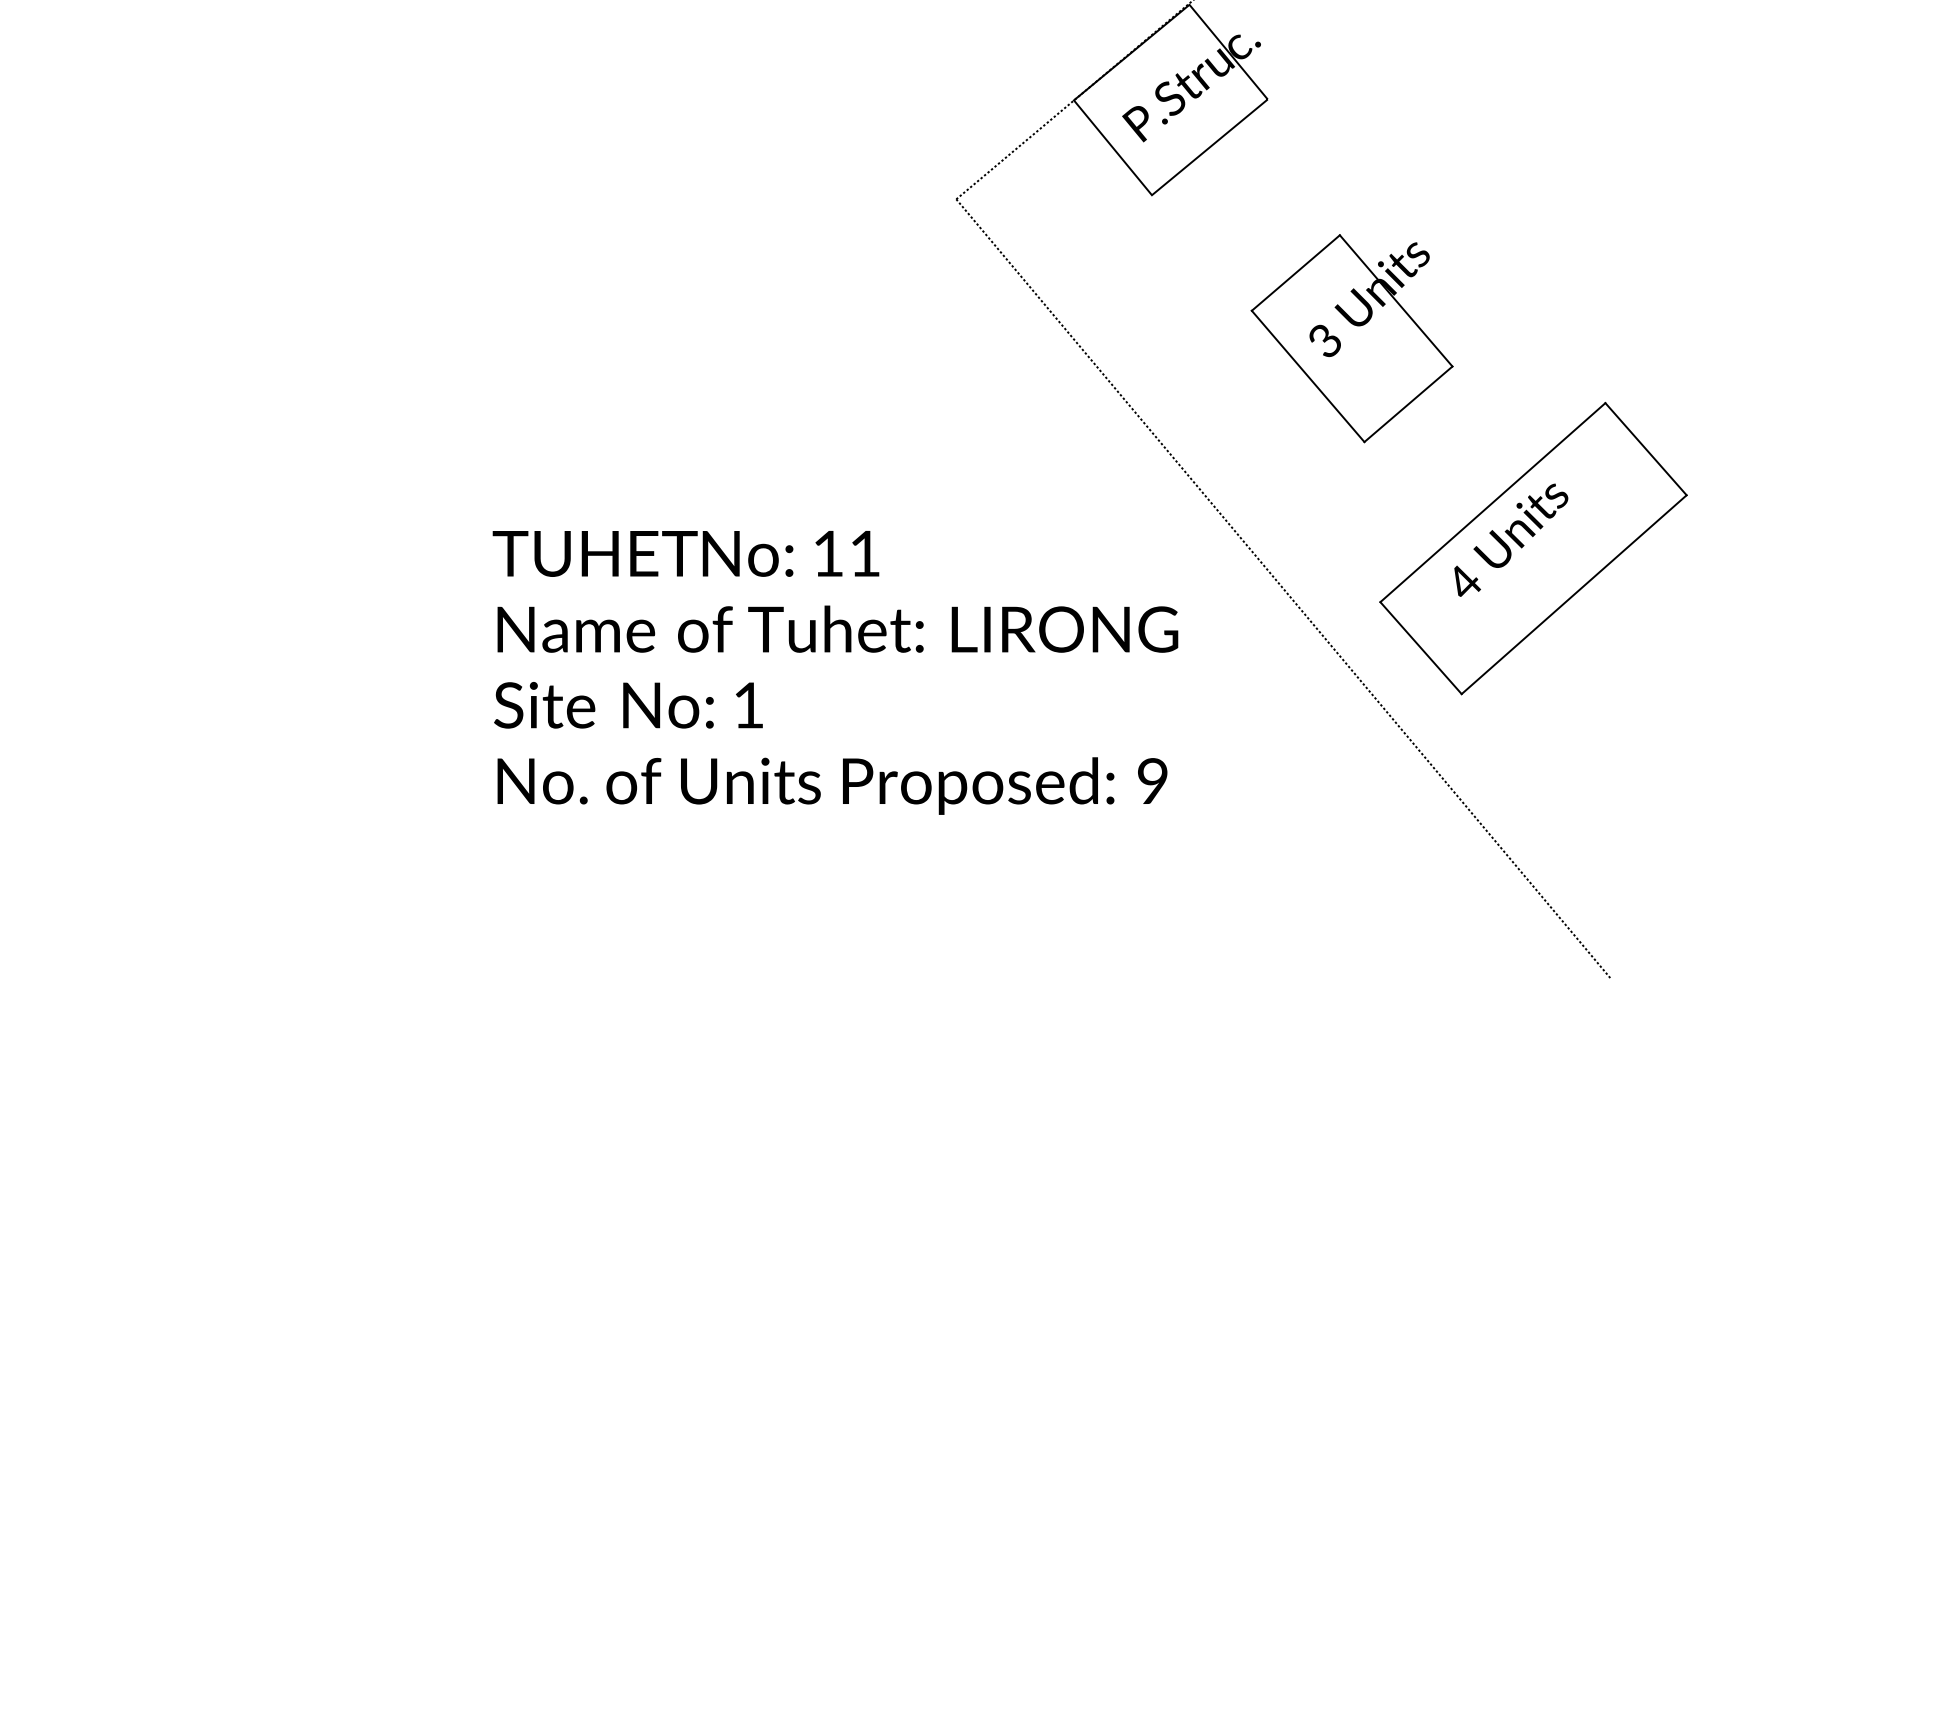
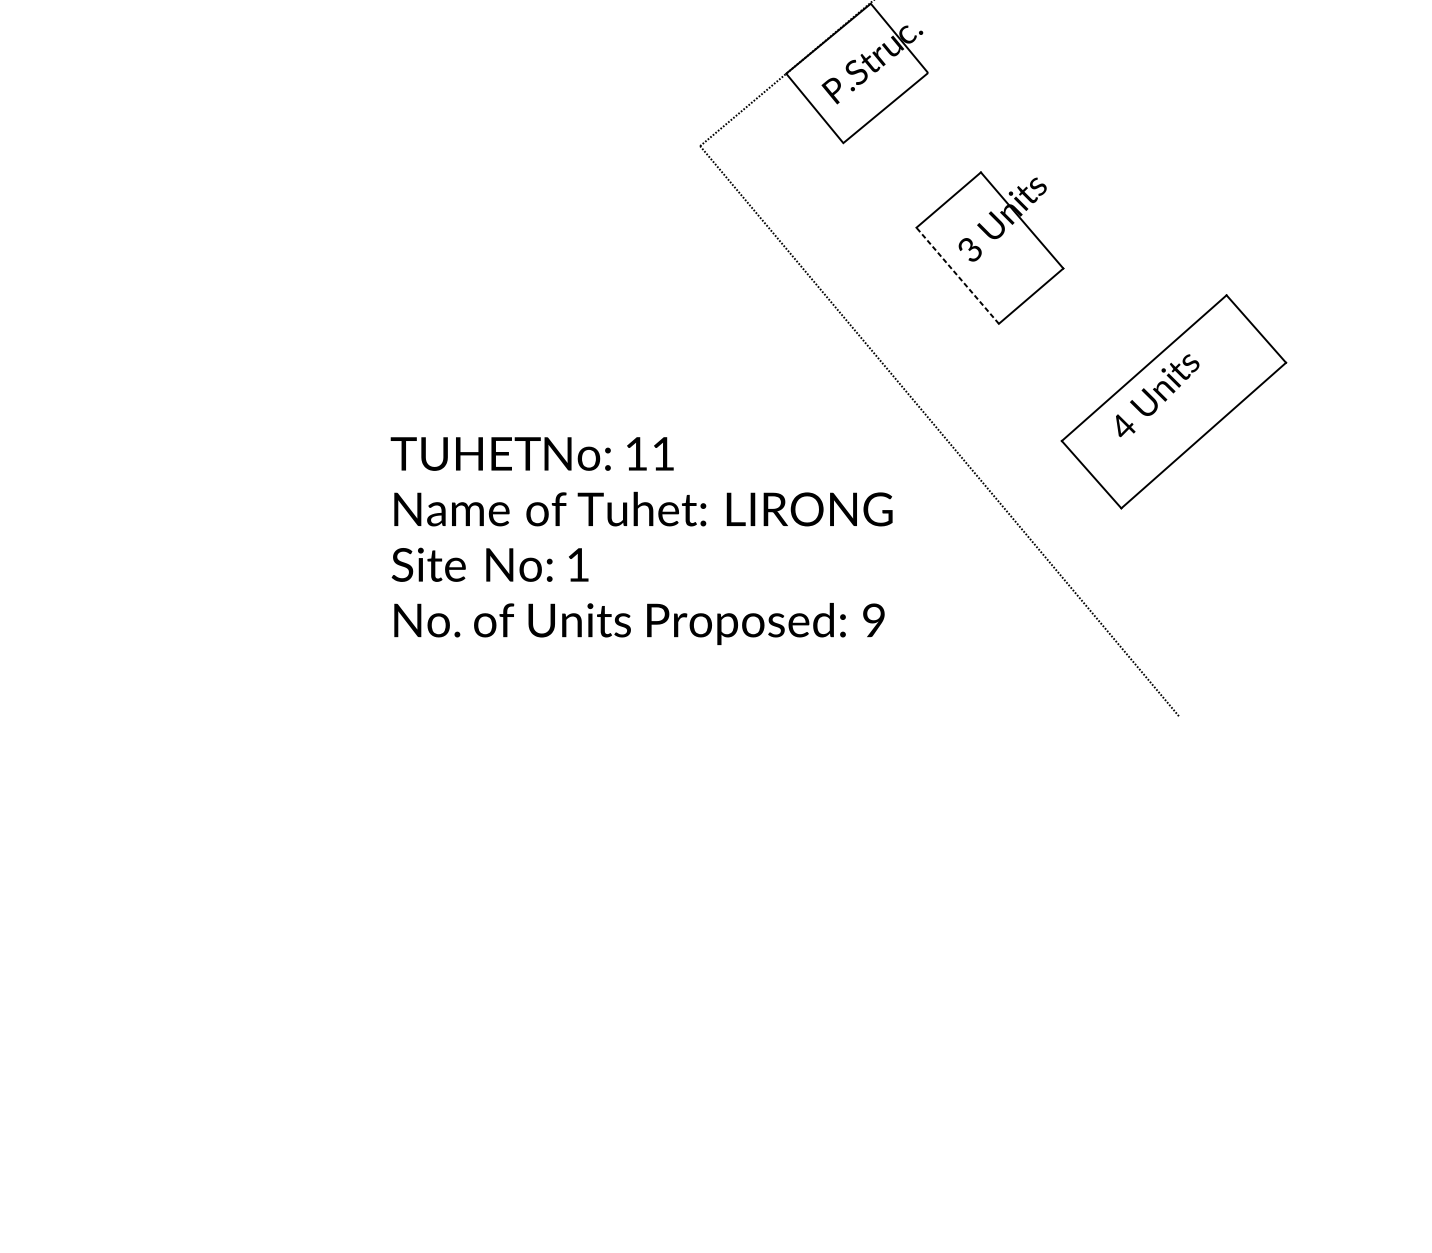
line: (1307, 376) -> (957, 275), solid -> dashed
part: (1533, 548) -> (1173, 401), moved
text: (835, 672) -> (641, 540), moved

